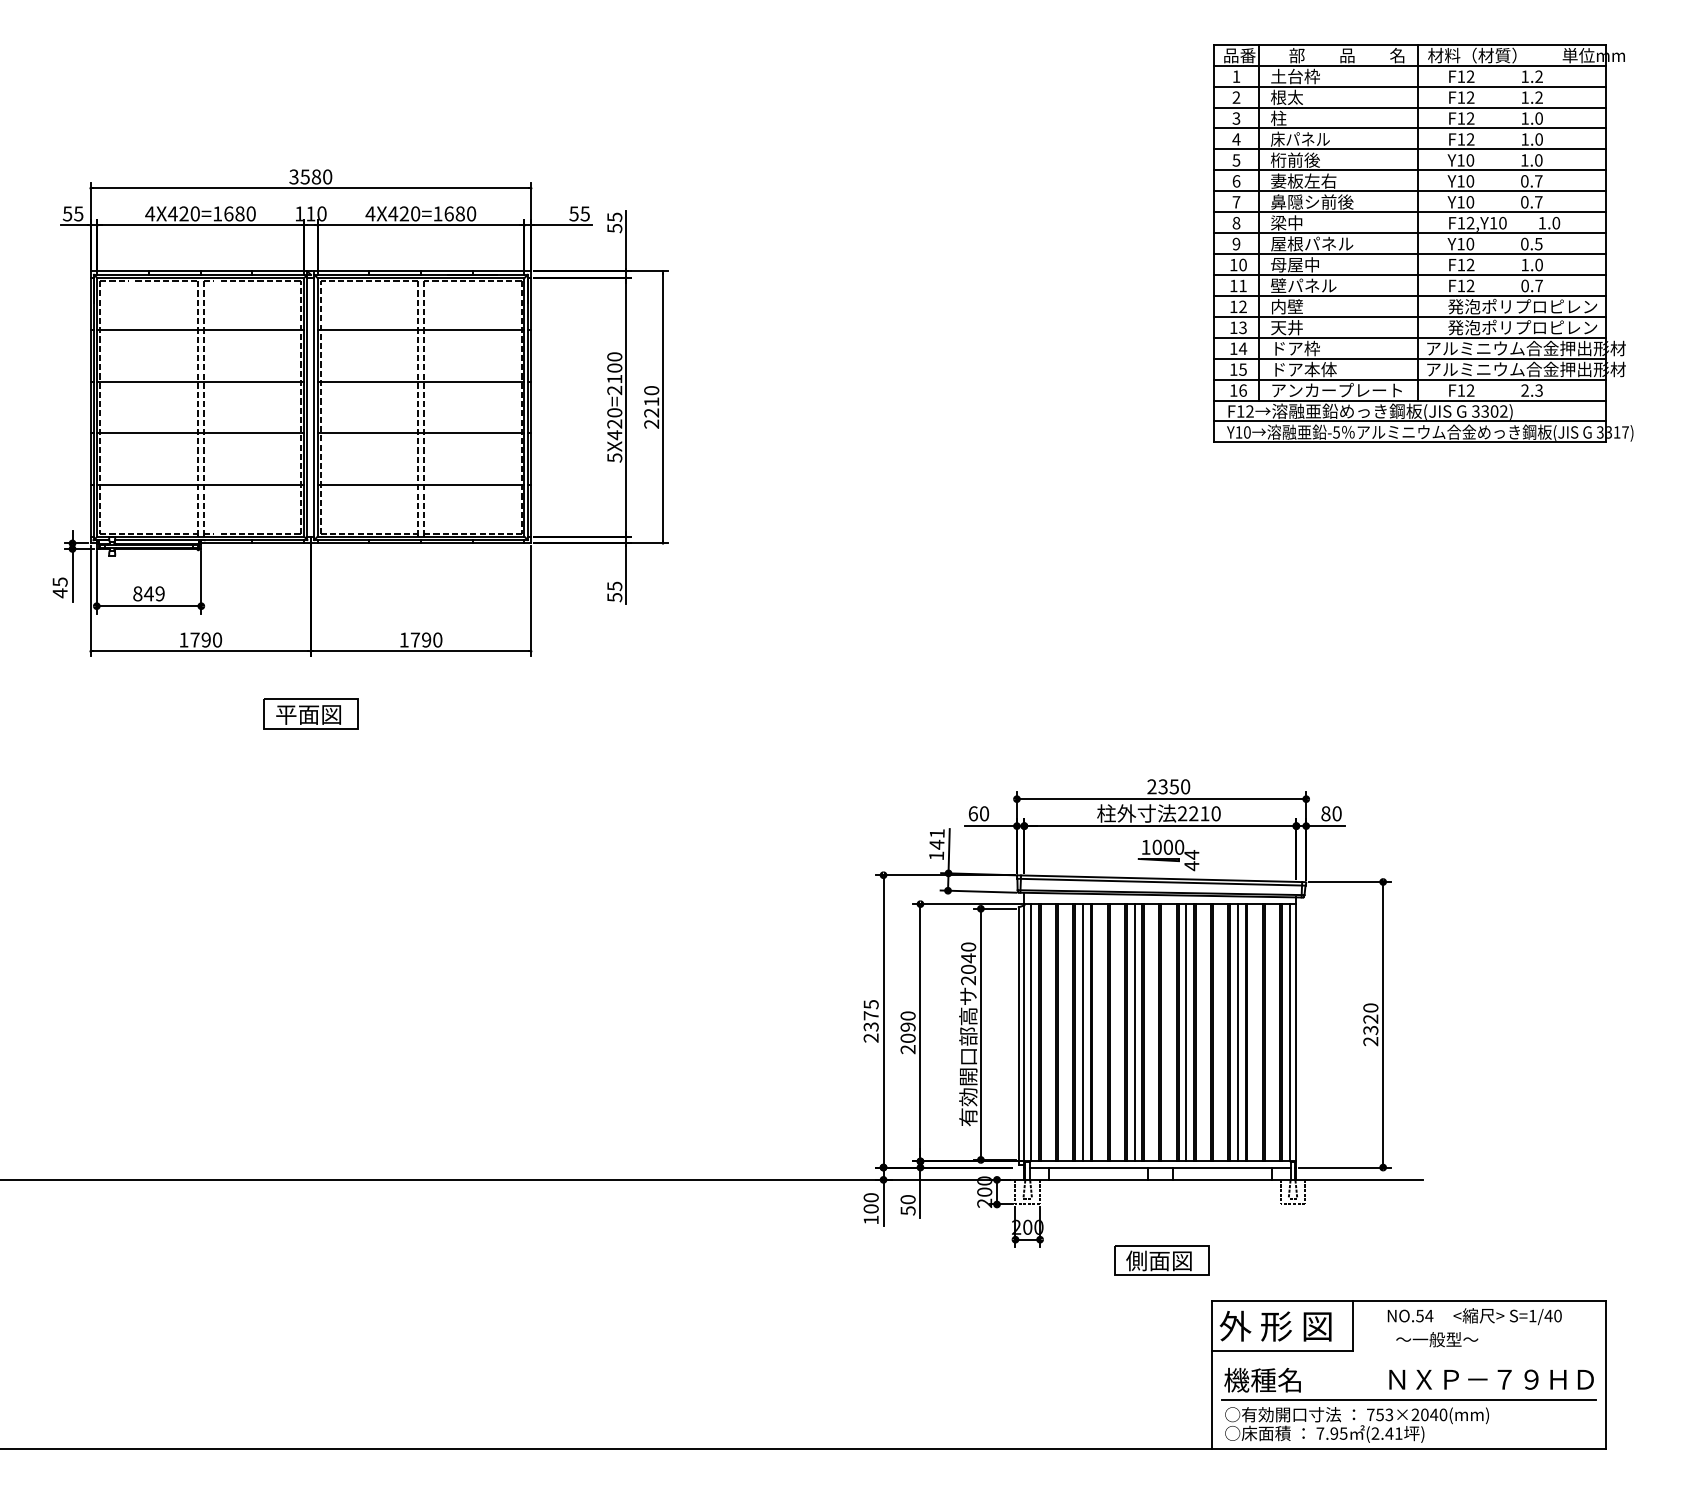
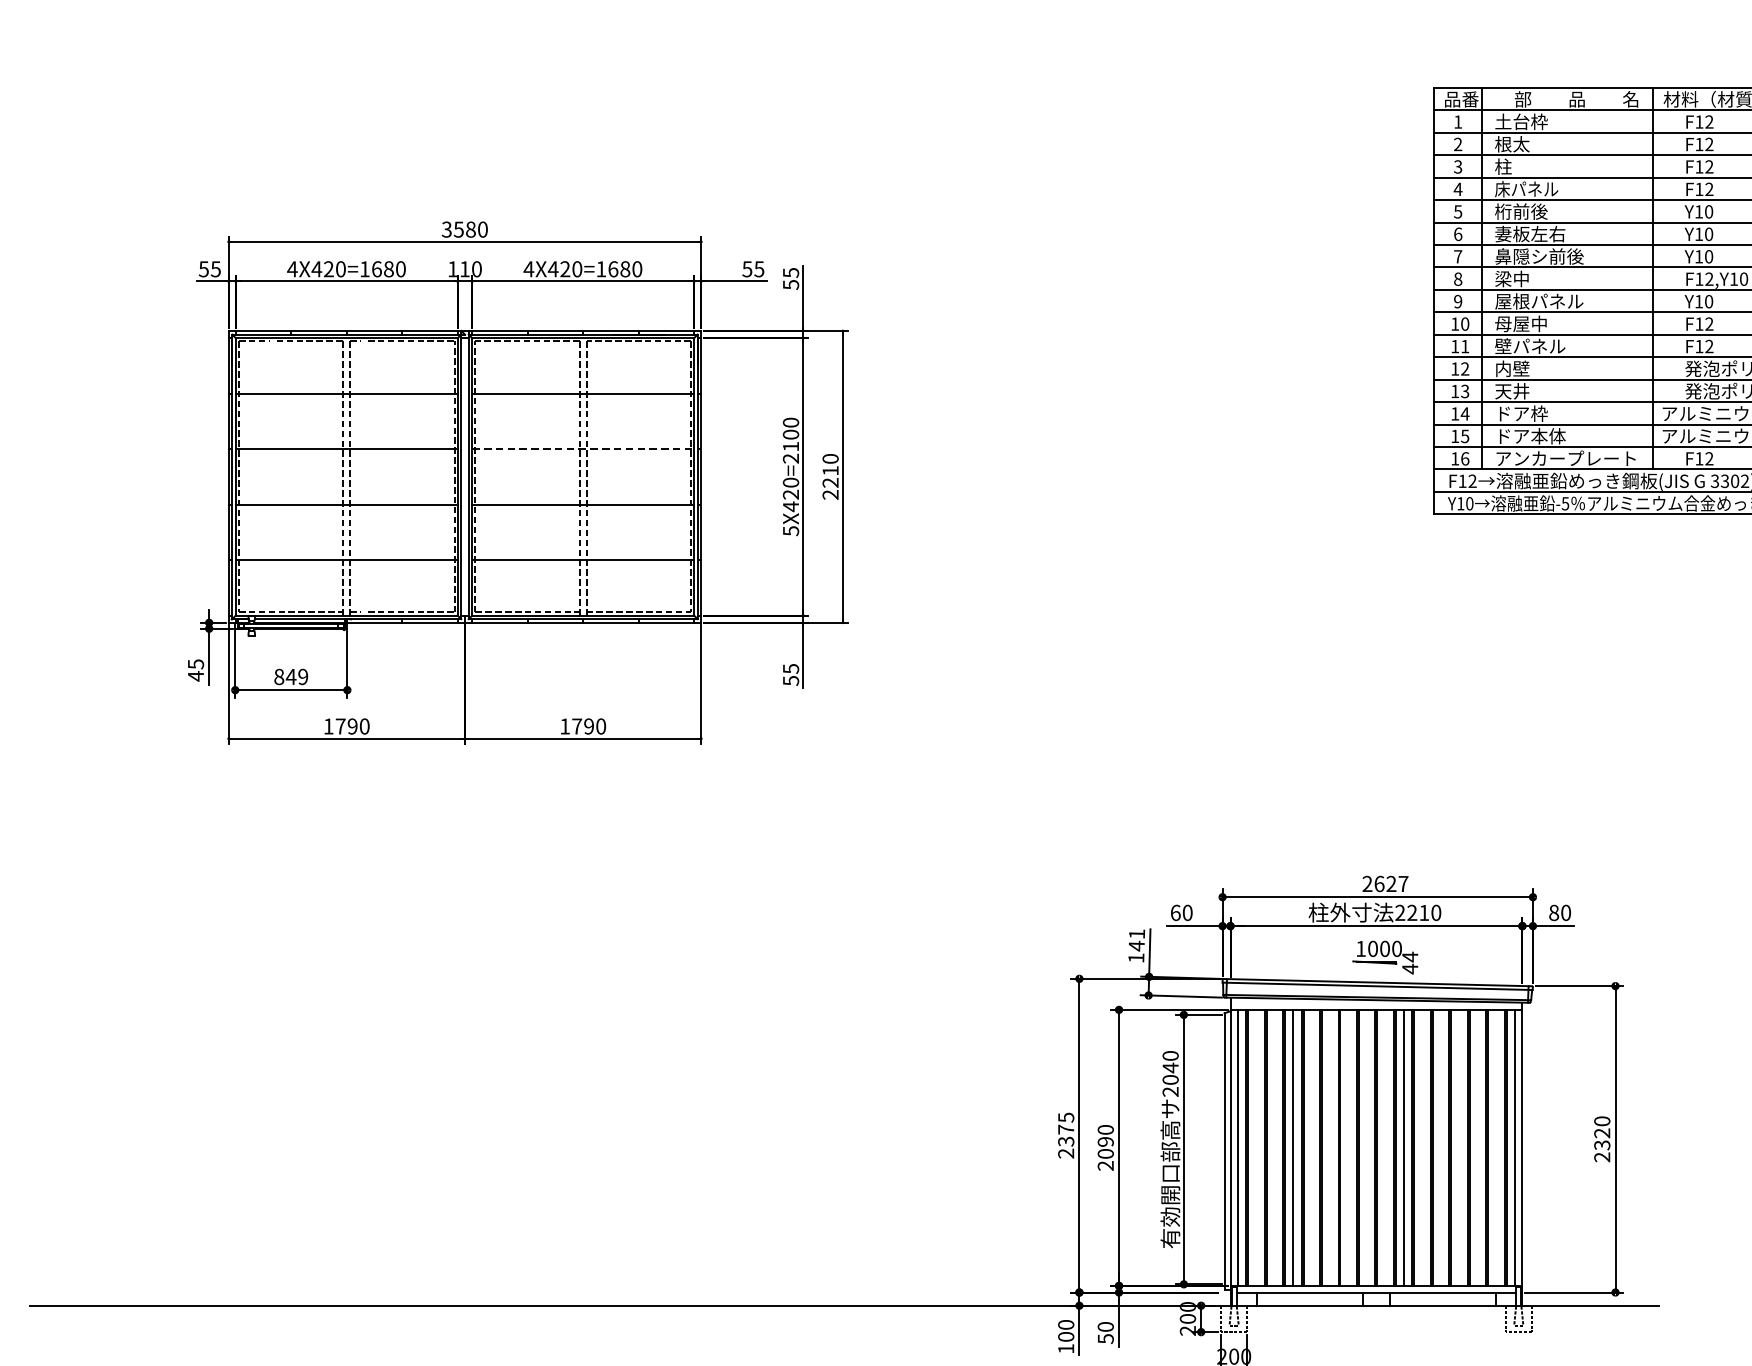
line: (421, 381) -> (583, 449), solid -> dashed
part: (310, 713) -> (464, 805), removed
text: (1174, 786) -> (1391, 883), 2350 -> 2627
line: (1134, 1032) -> (1348, 1147), removed
line: (1237, 1032) -> (1459, 1147), removed

